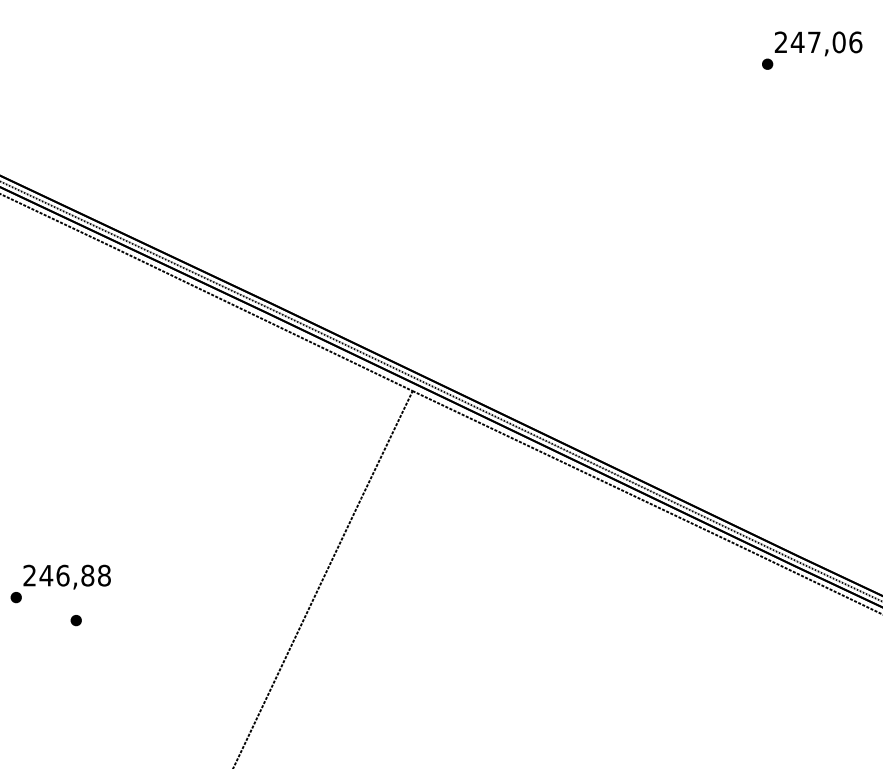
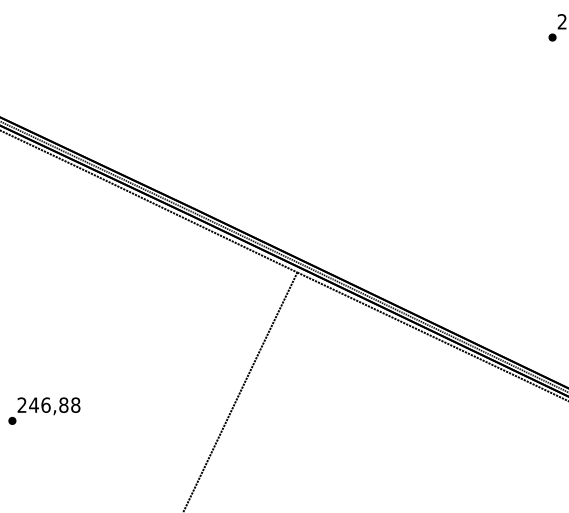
part: (75, 620) -> (54, 437), removed

